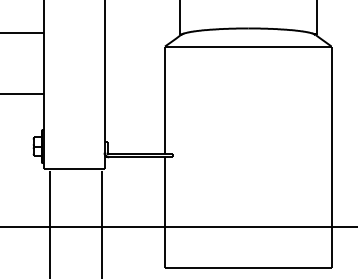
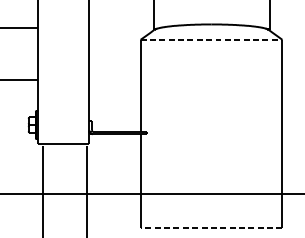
line: (248, 46) -> (211, 39), solid -> dashed
line: (247, 267) -> (210, 227), solid -> dashed

